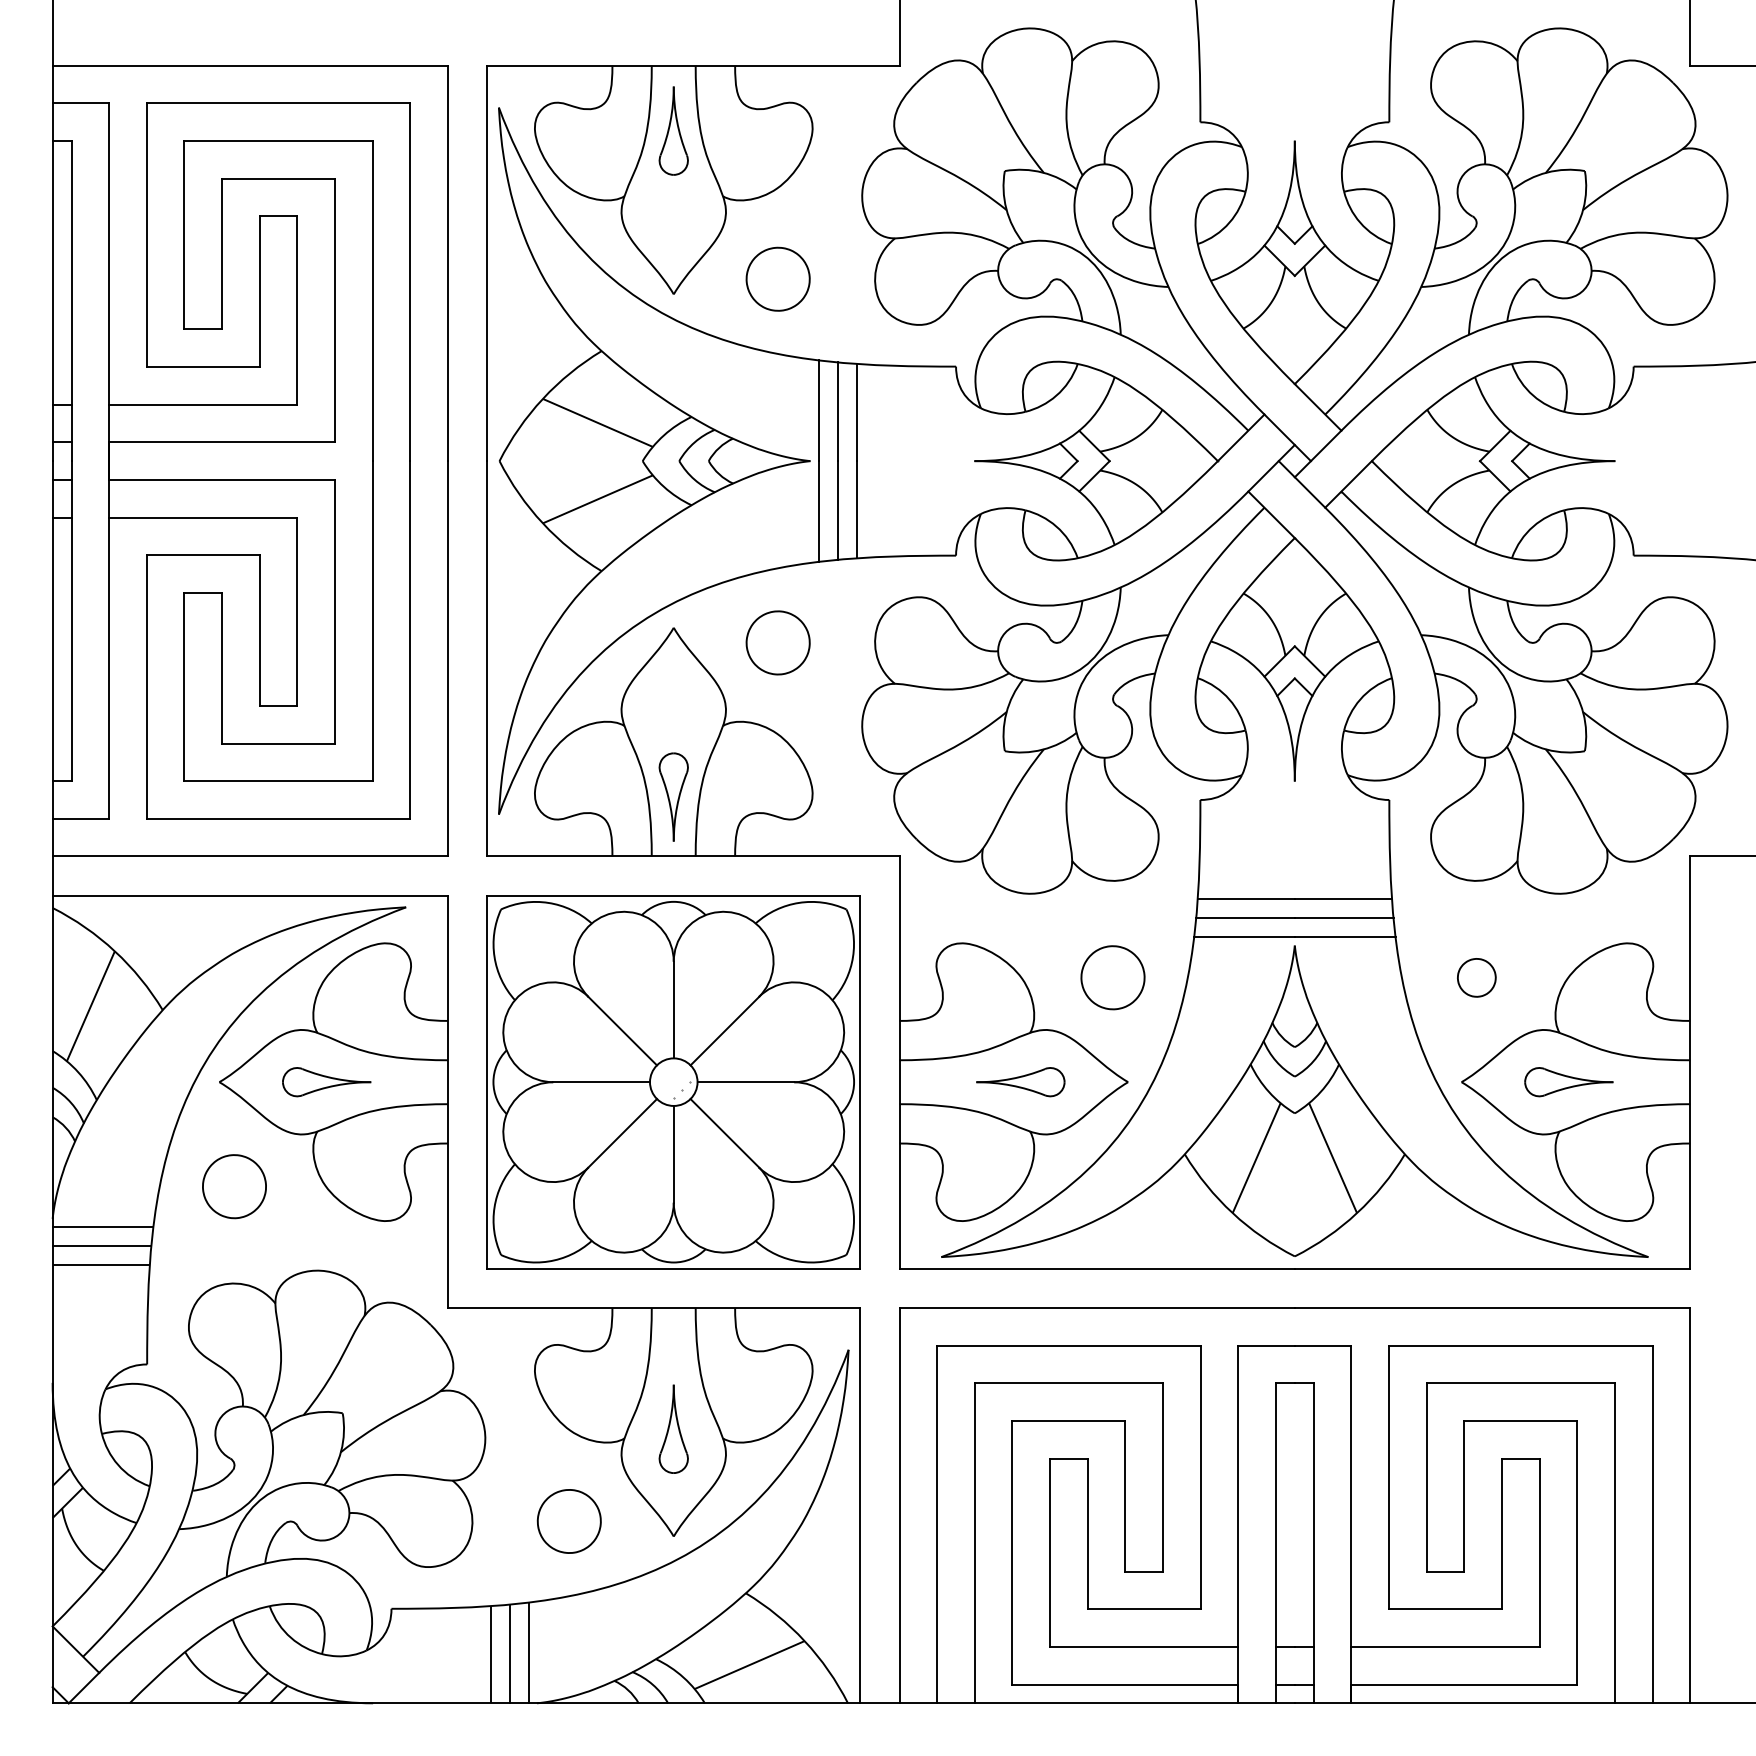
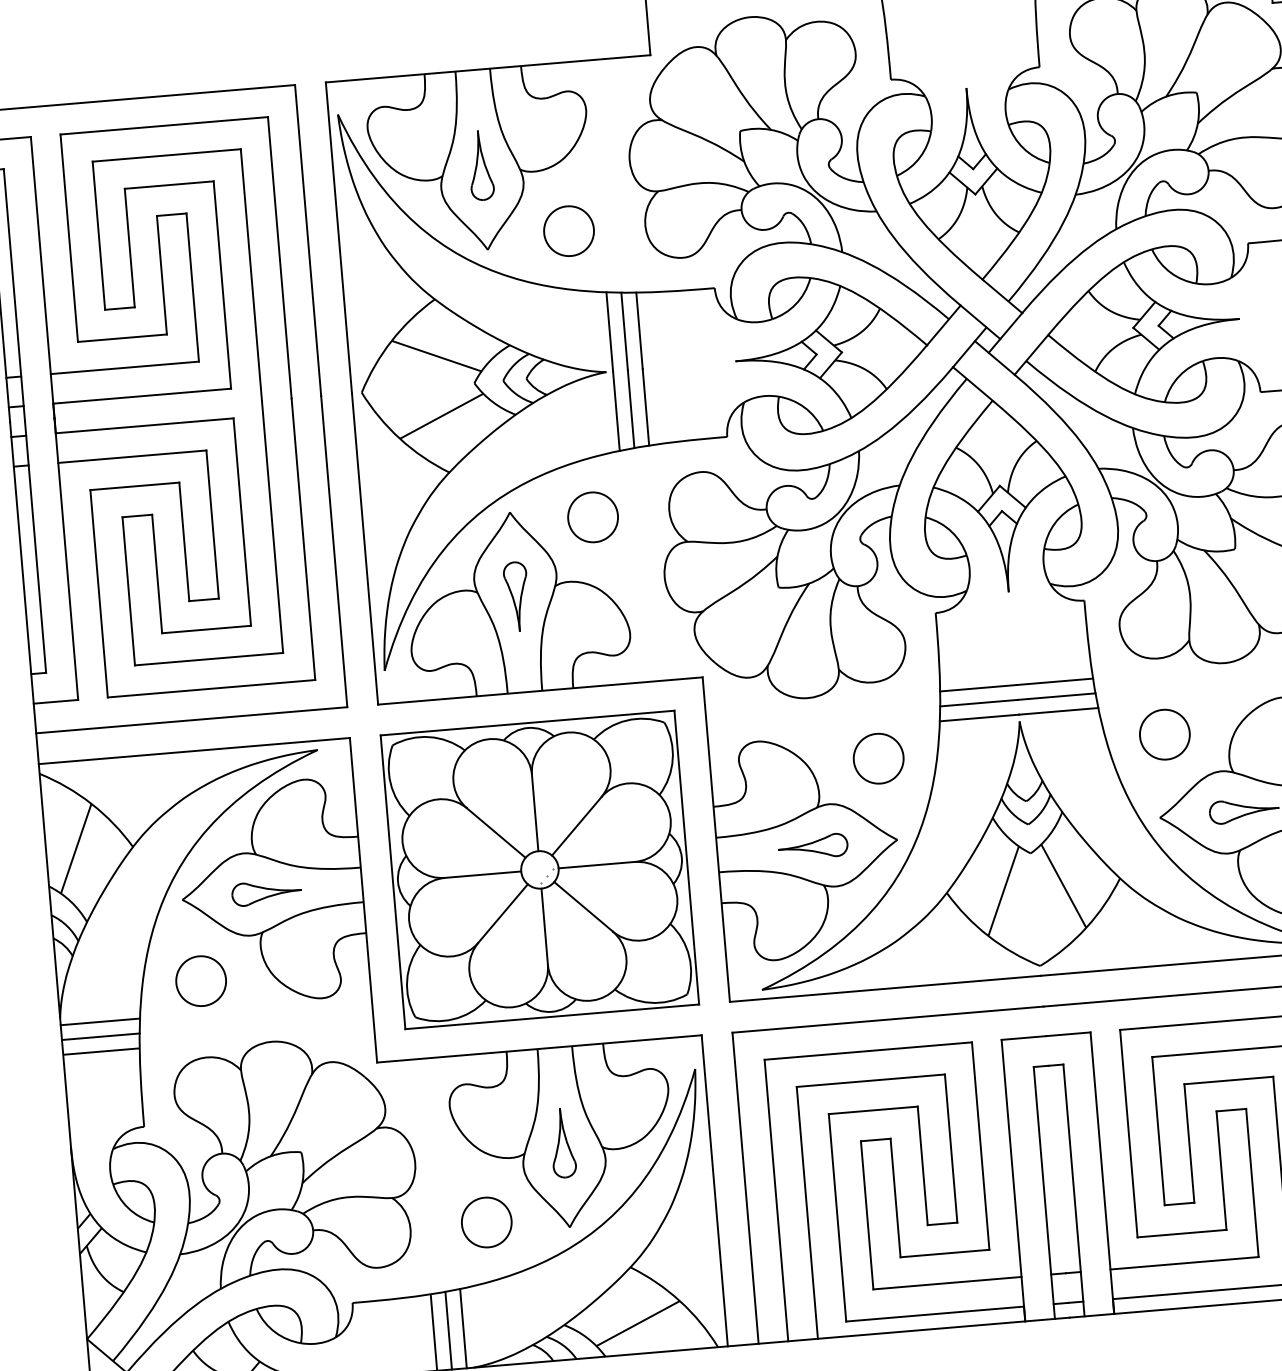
part: (673, 130) -> (480, 165), moved
part: (673, 796) -> (516, 596), moved
part: (1476, 977) -> (1164, 734), size x1.67

